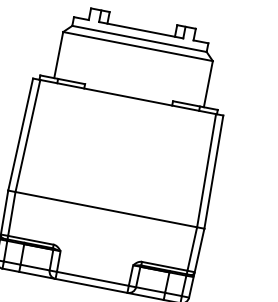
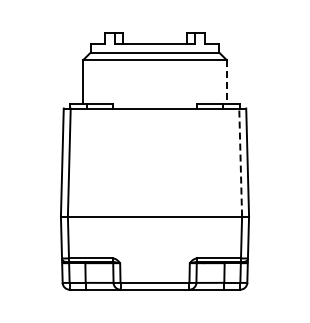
line: (208, 84) -> (226, 82), solid -> dashed
line: (206, 170) -> (240, 162), solid -> dashed

